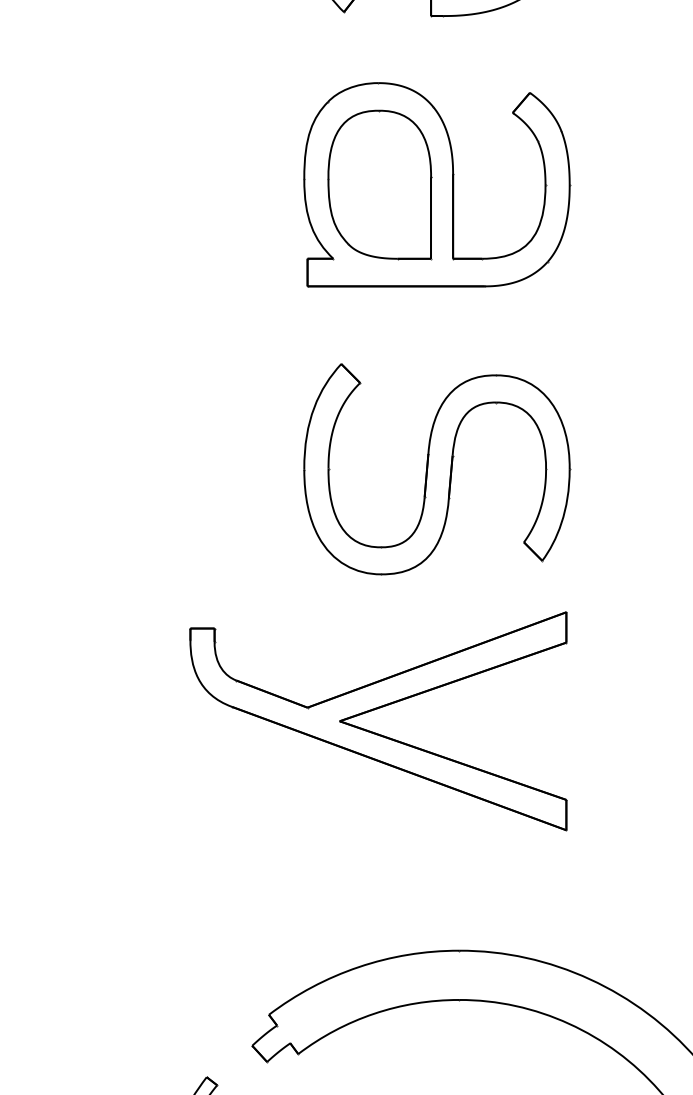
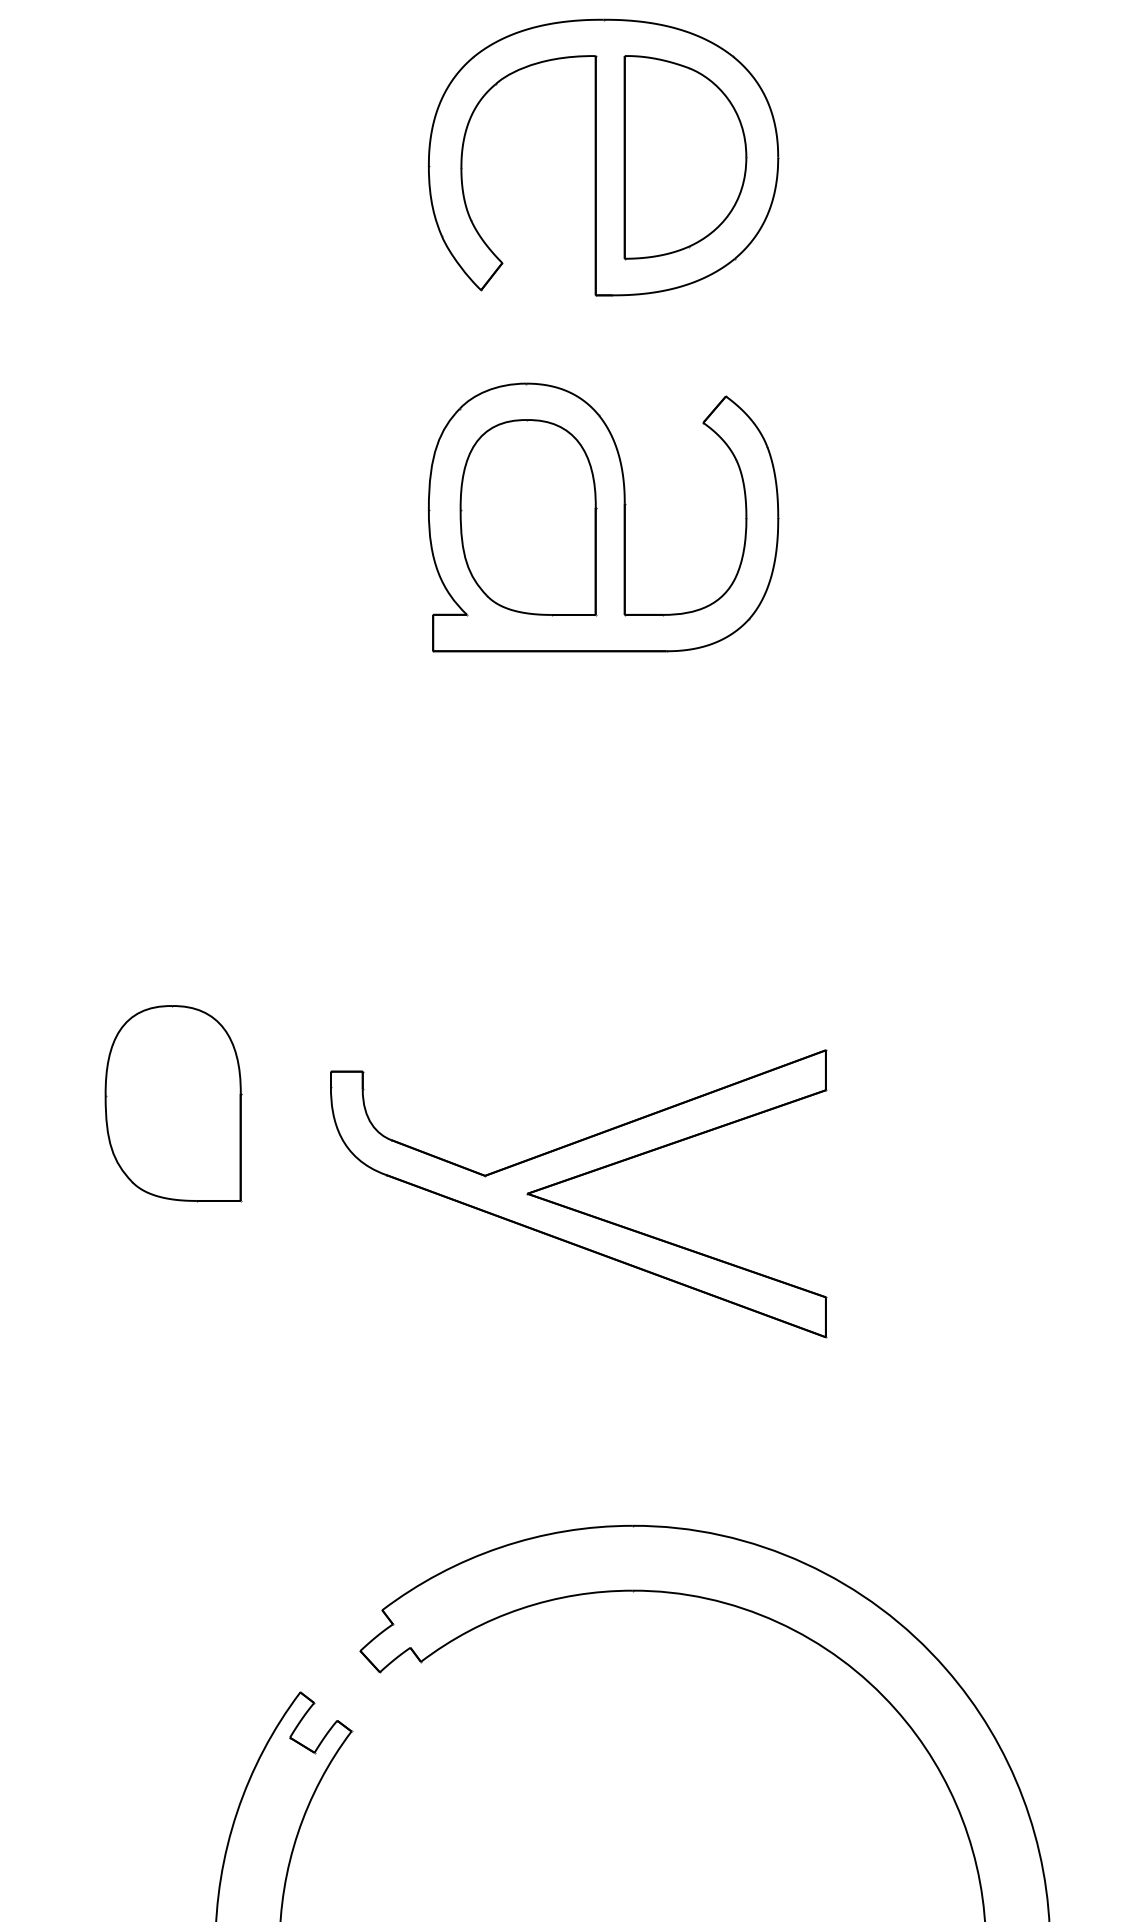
part: (436, 468) -> (603, 891), removed
part: (110, 629) -> (173, 1103), added
part: (373, 710) -> (572, 1179), moved

